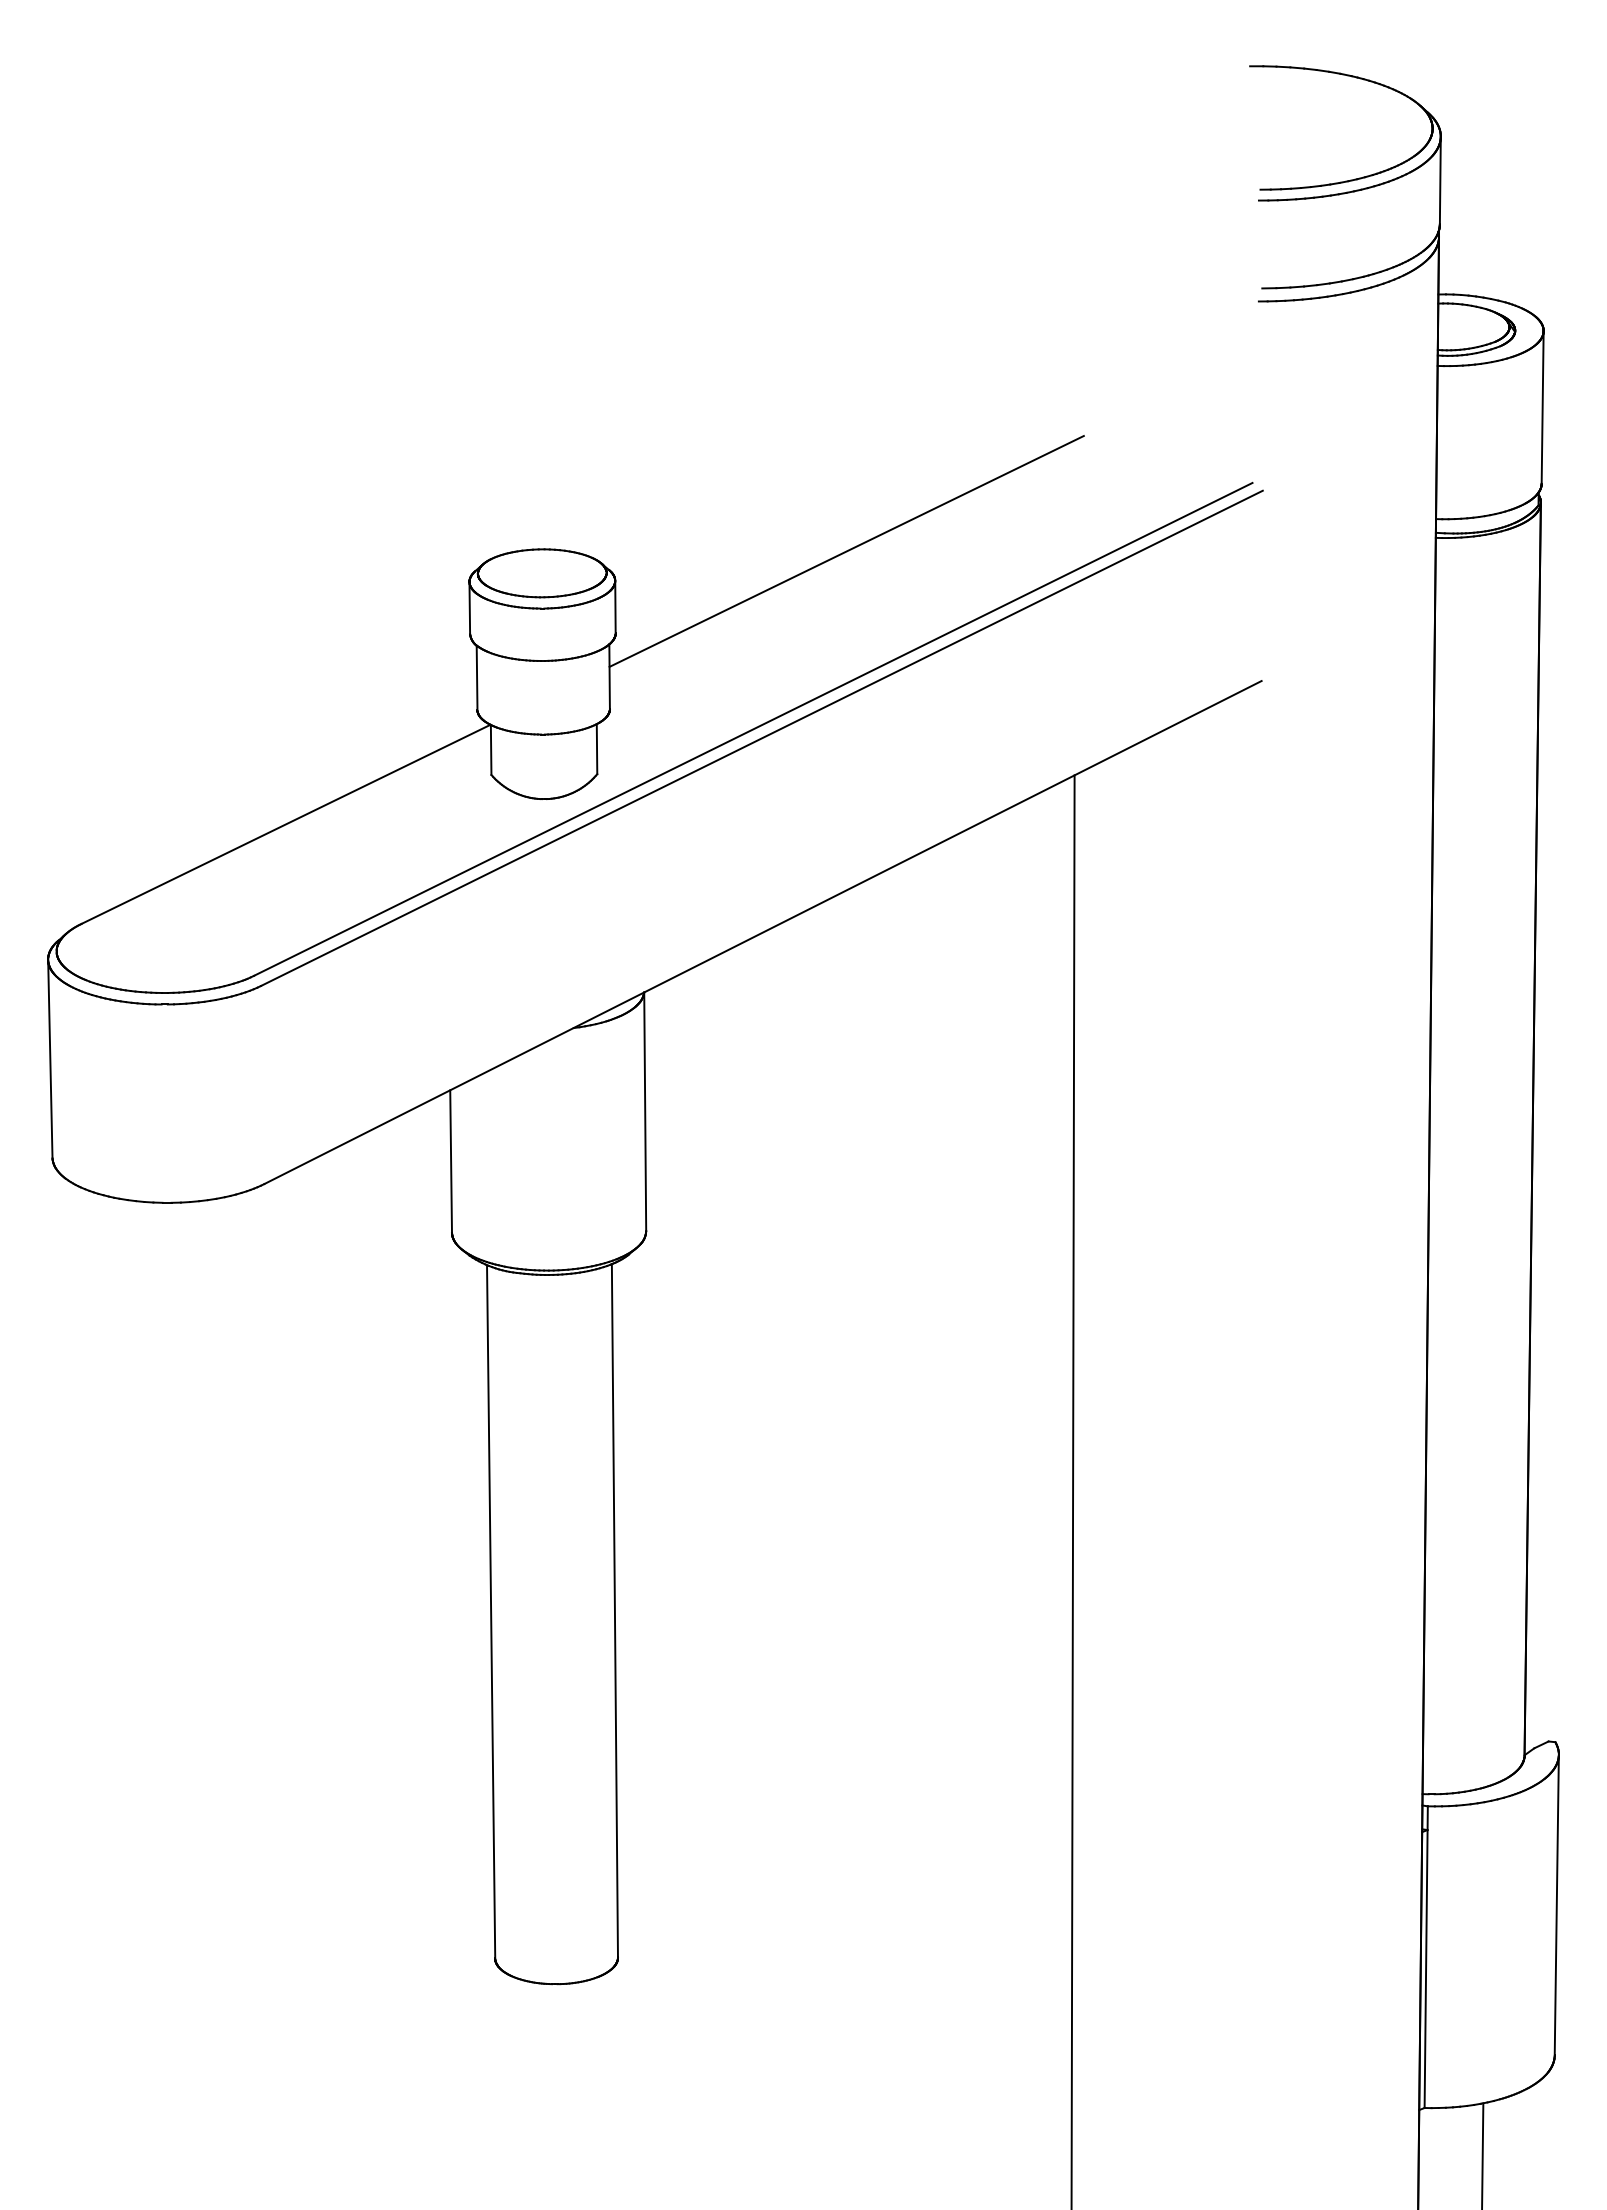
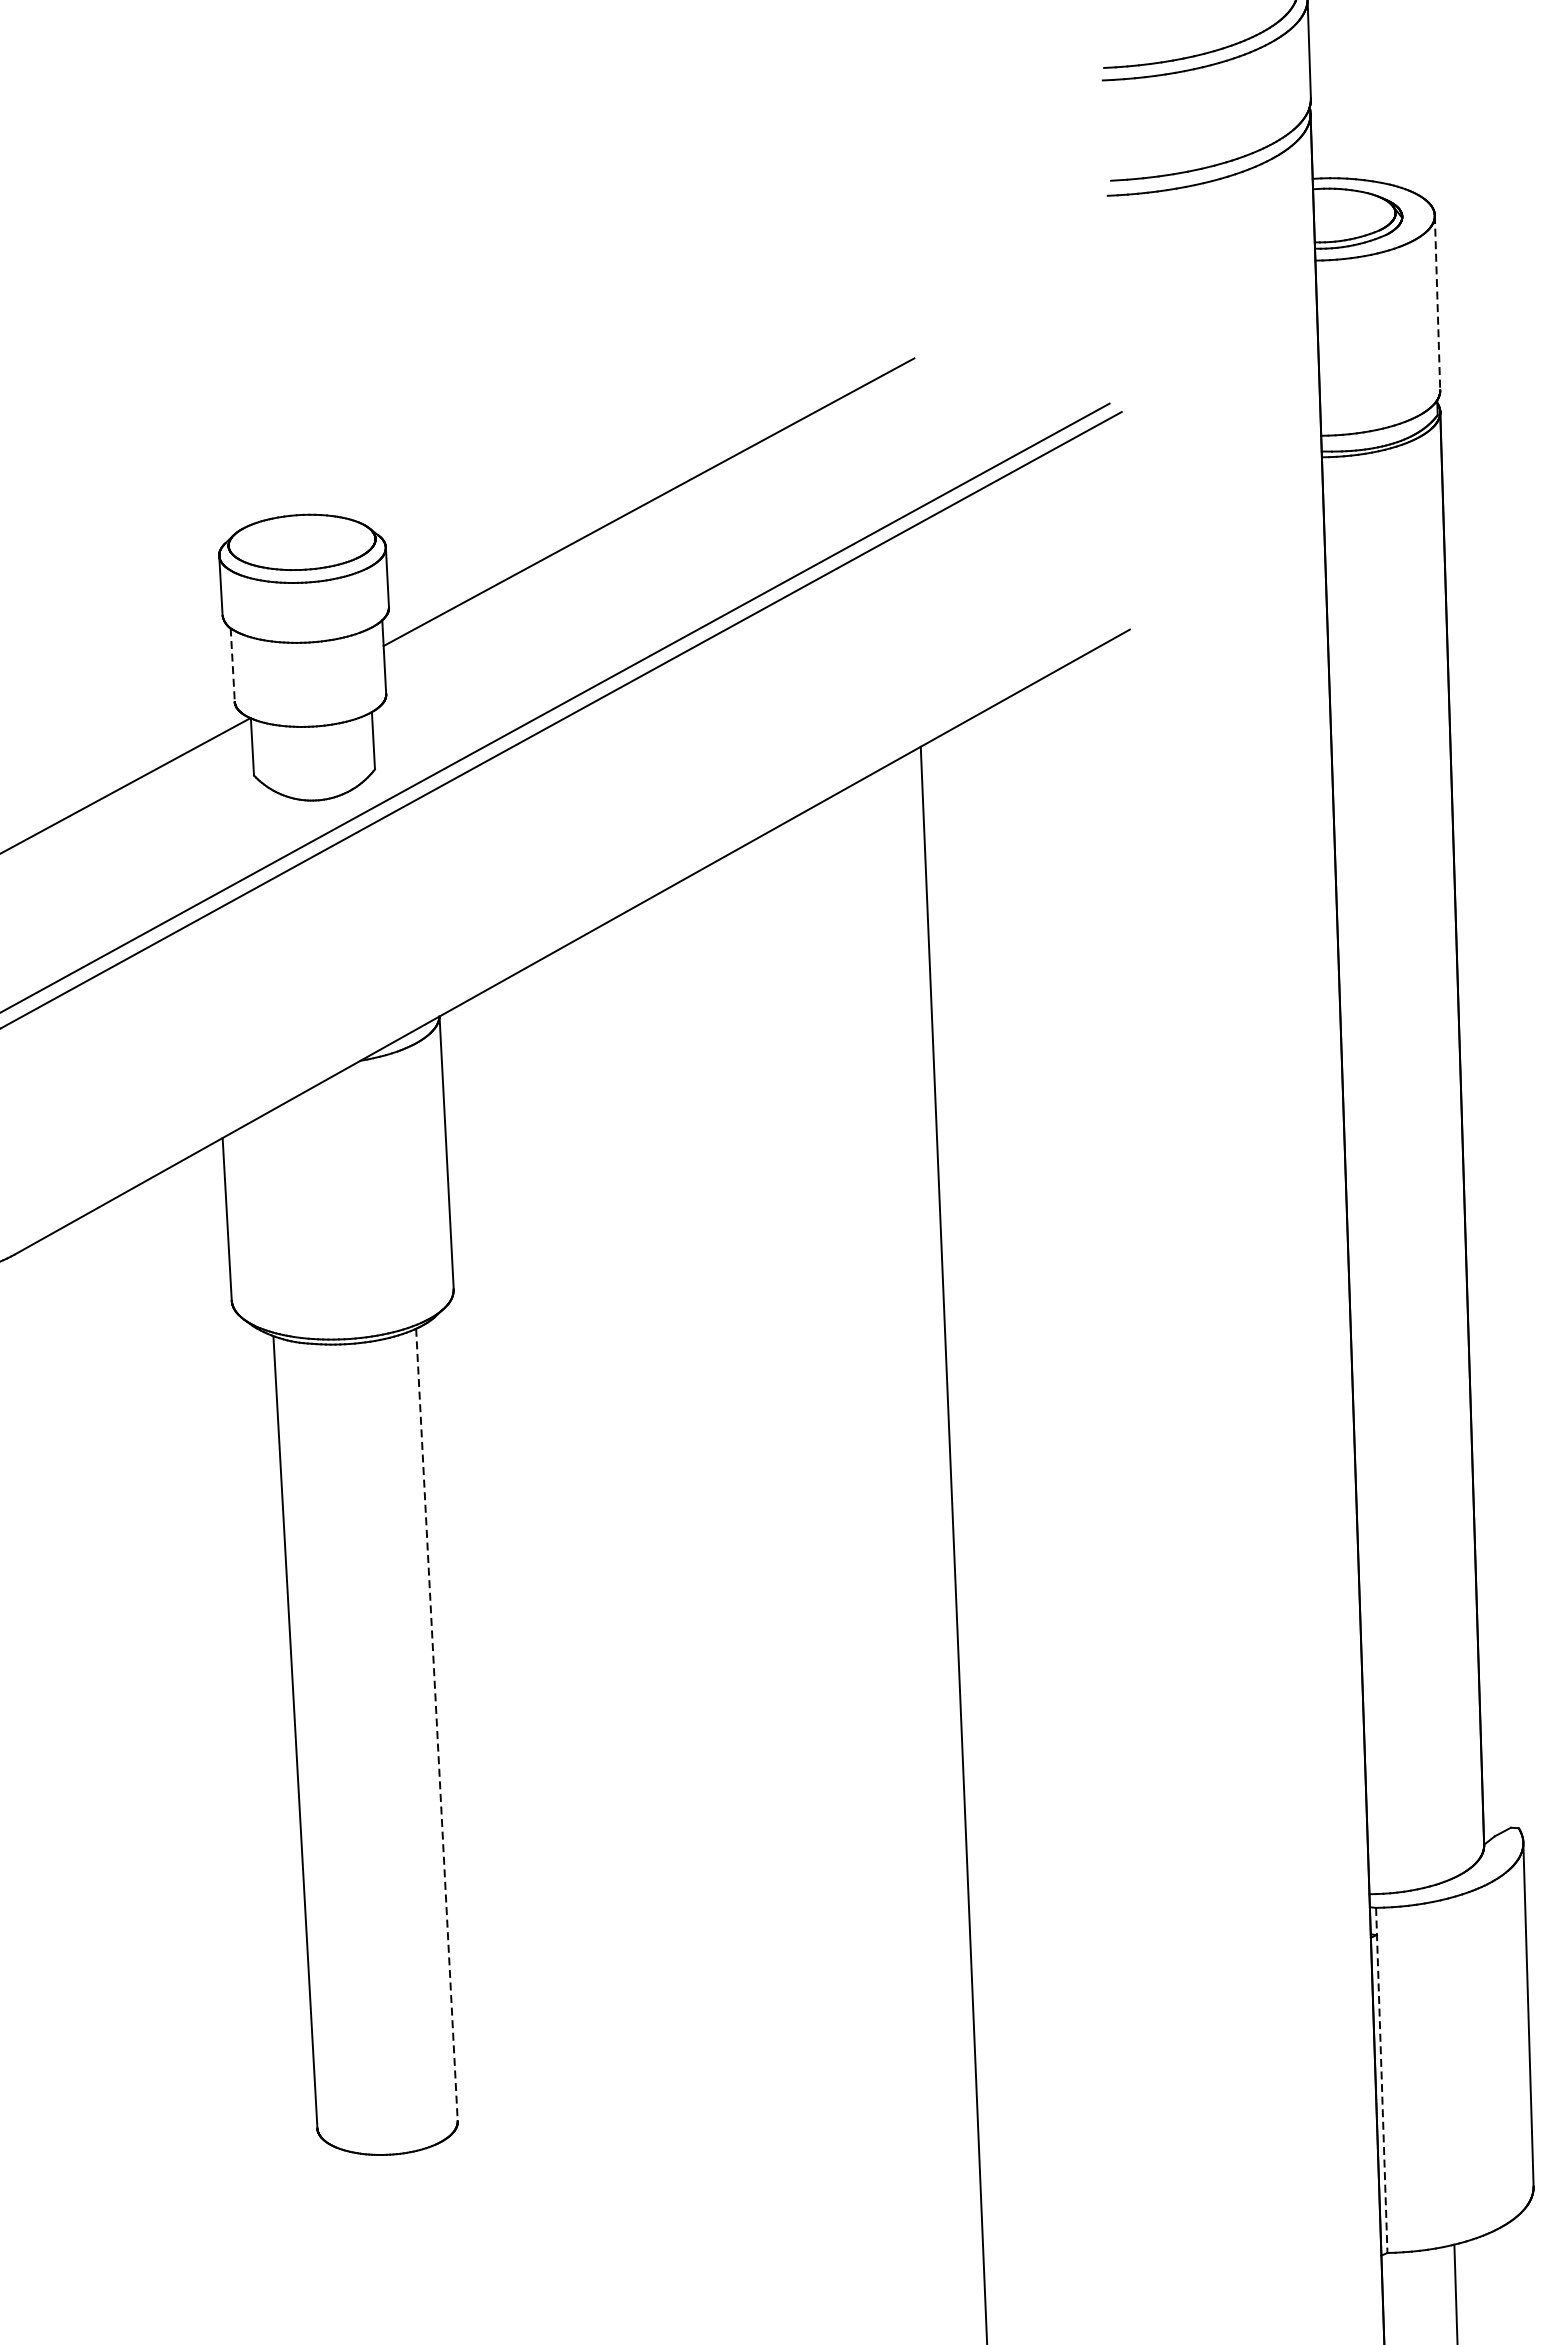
line: (1542, 408) -> (1437, 304), solid -> dashed
line: (477, 678) -> (233, 665), solid -> dashed
line: (614, 1610) -> (436, 1724), solid -> dashed
line: (1426, 1957) -> (1382, 2080), solid -> dashed

